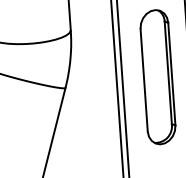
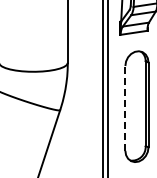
line: (144, 79) -> (125, 107), solid -> dashed

